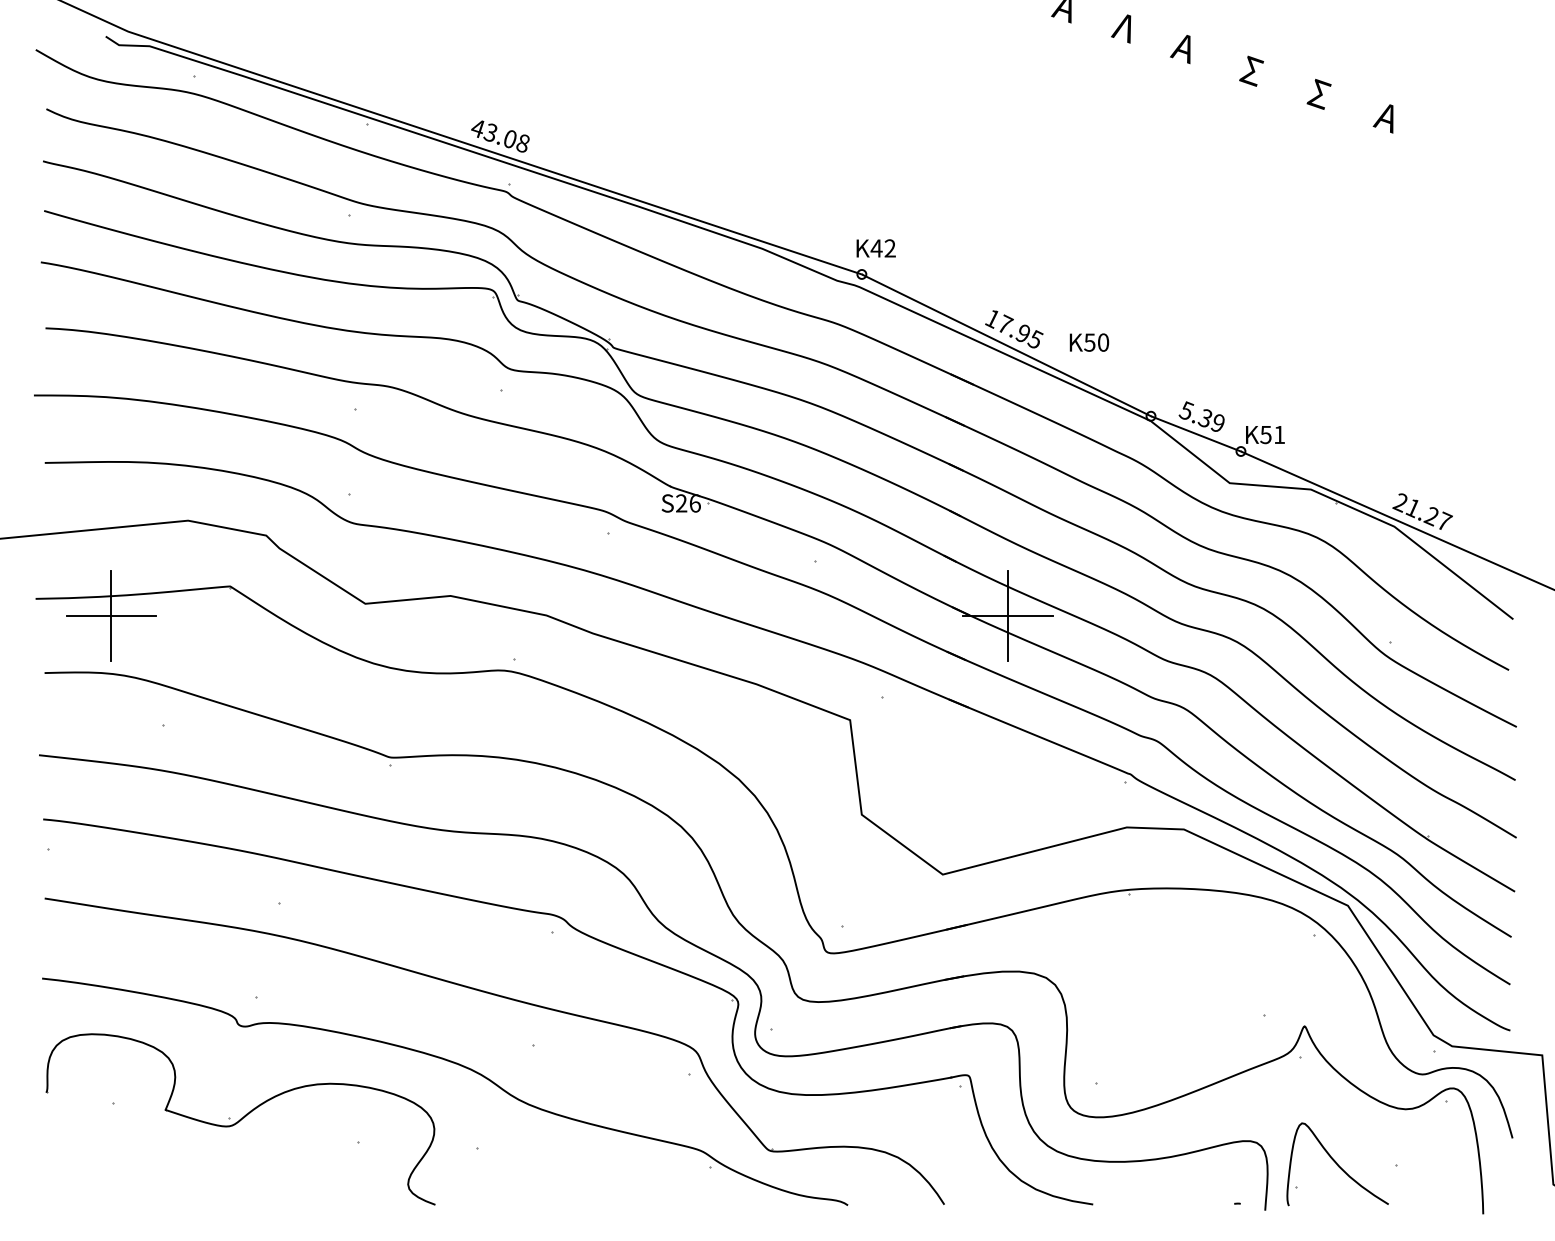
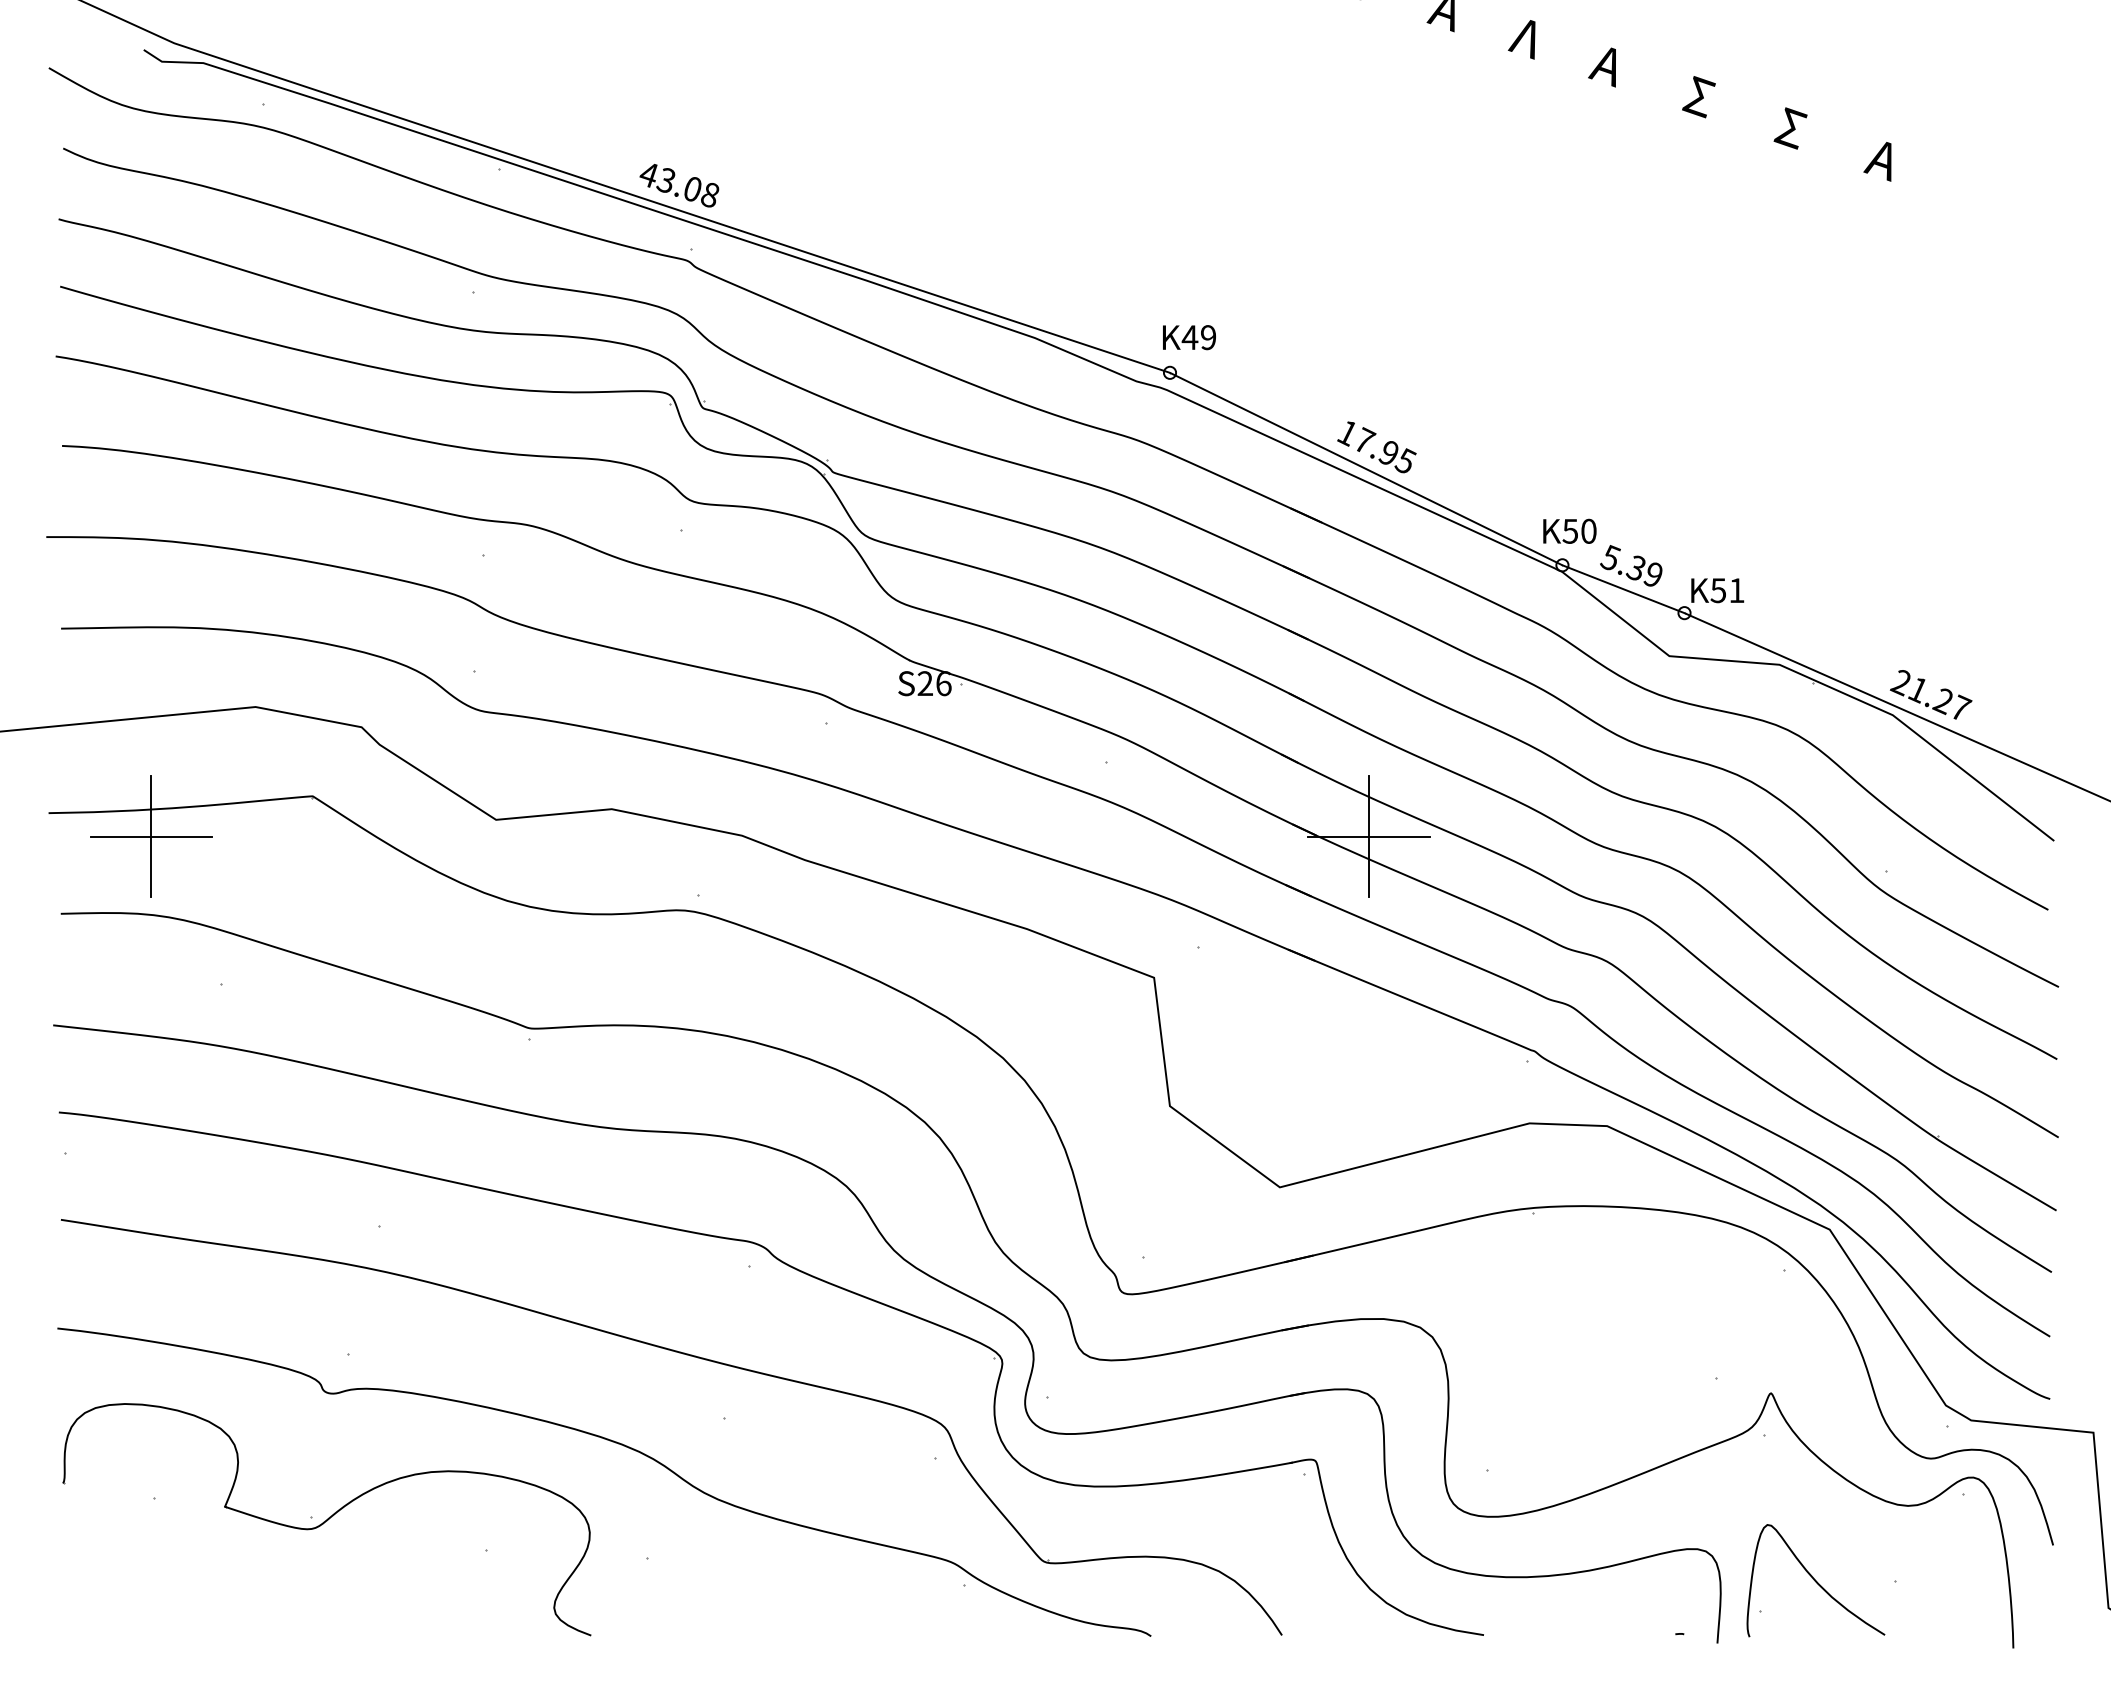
text: (890, 248) -> (1208, 337), 42 -> 49
text: (1089, 341) -> (1569, 530), moved

